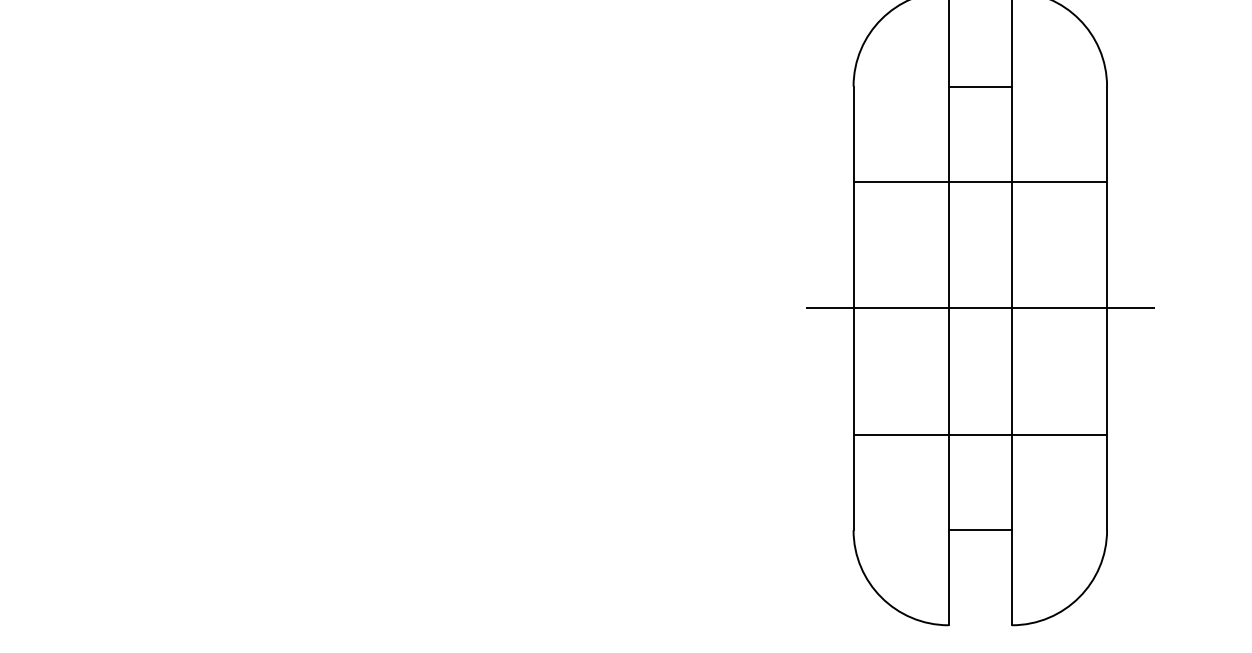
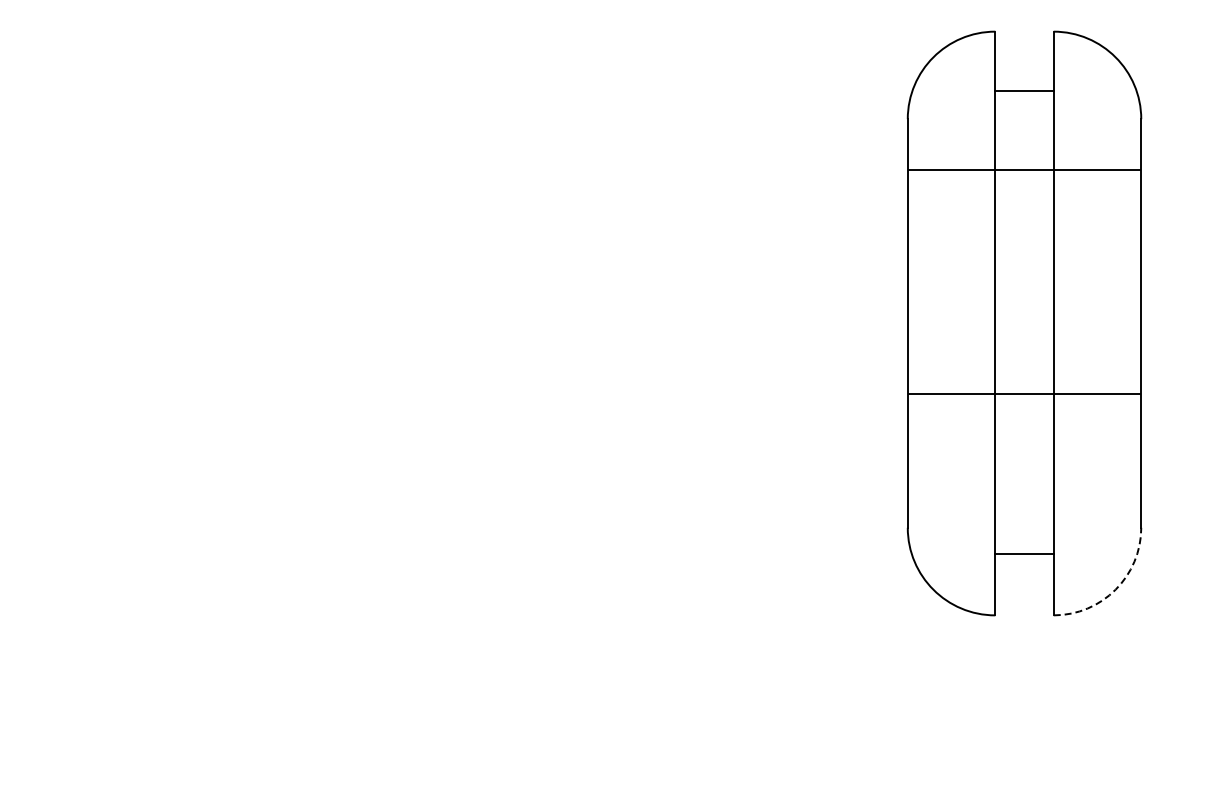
line: (980, 86) -> (1024, 91), moved
line: (980, 181) -> (1024, 169), moved
line: (980, 308) -> (1024, 323), removed
line: (980, 435) -> (1024, 394), moved
line: (980, 529) -> (1024, 553), moved
arc: (1079, 597) -> (1115, 589), solid -> dashed

